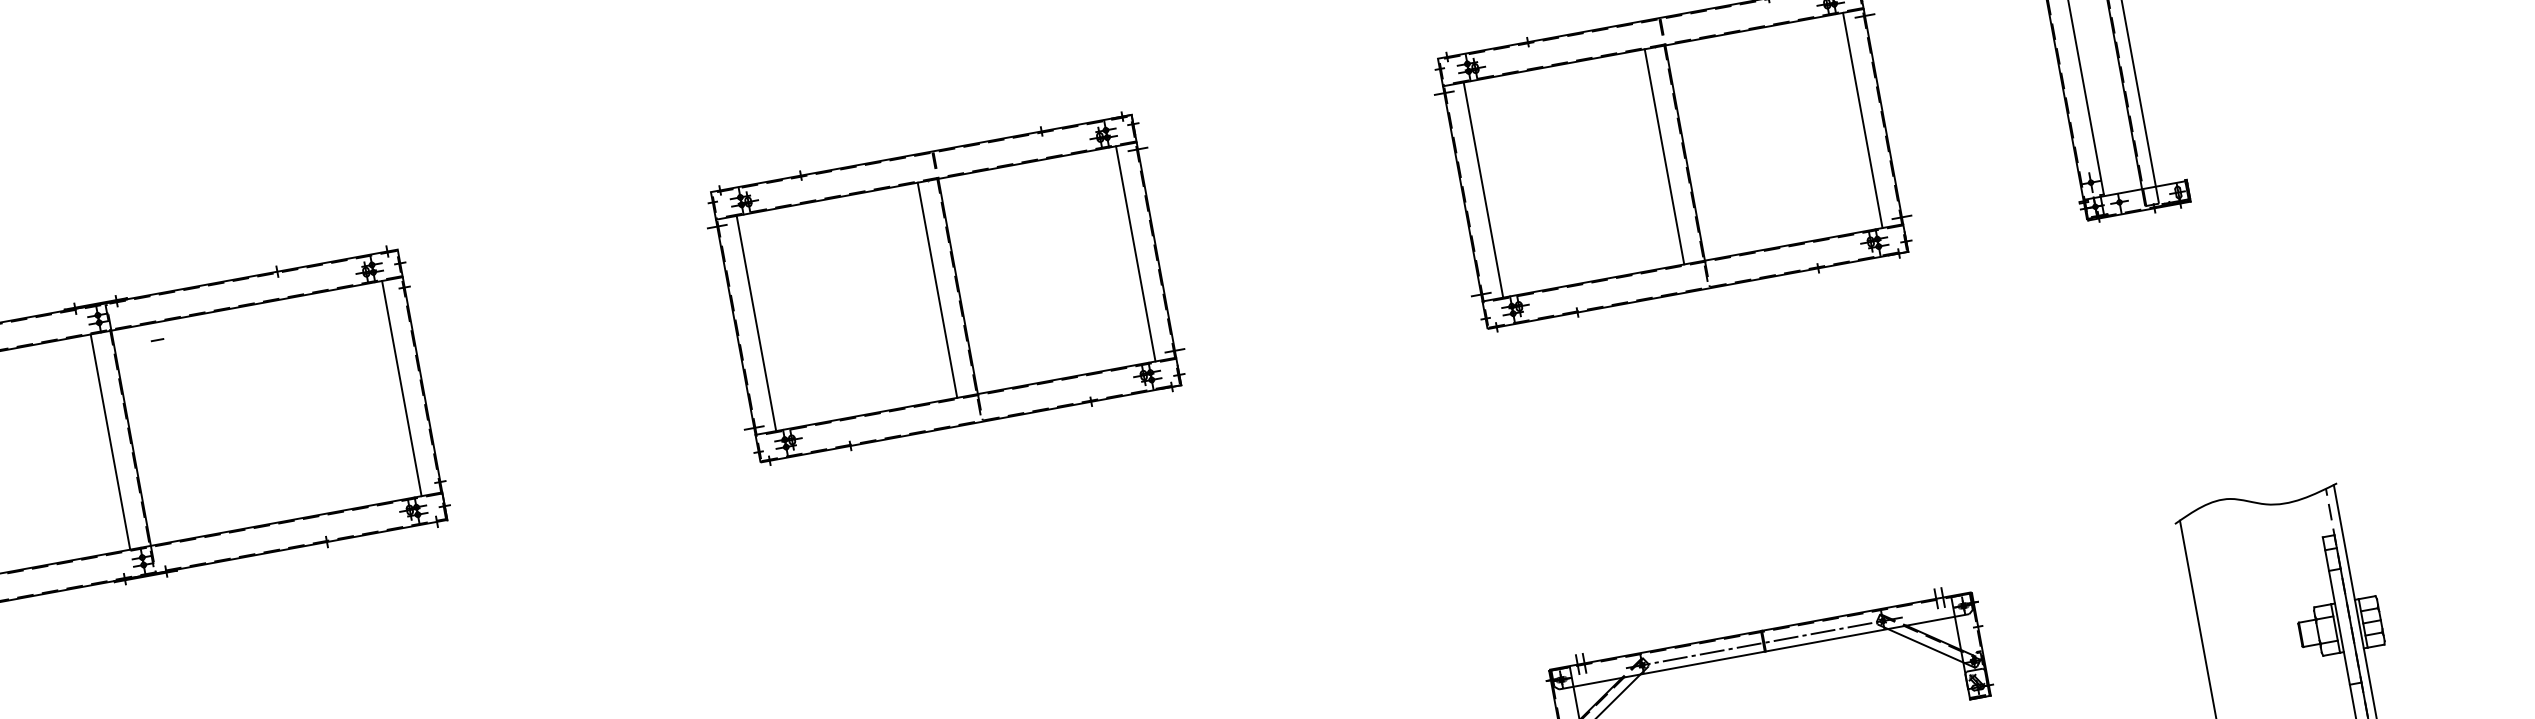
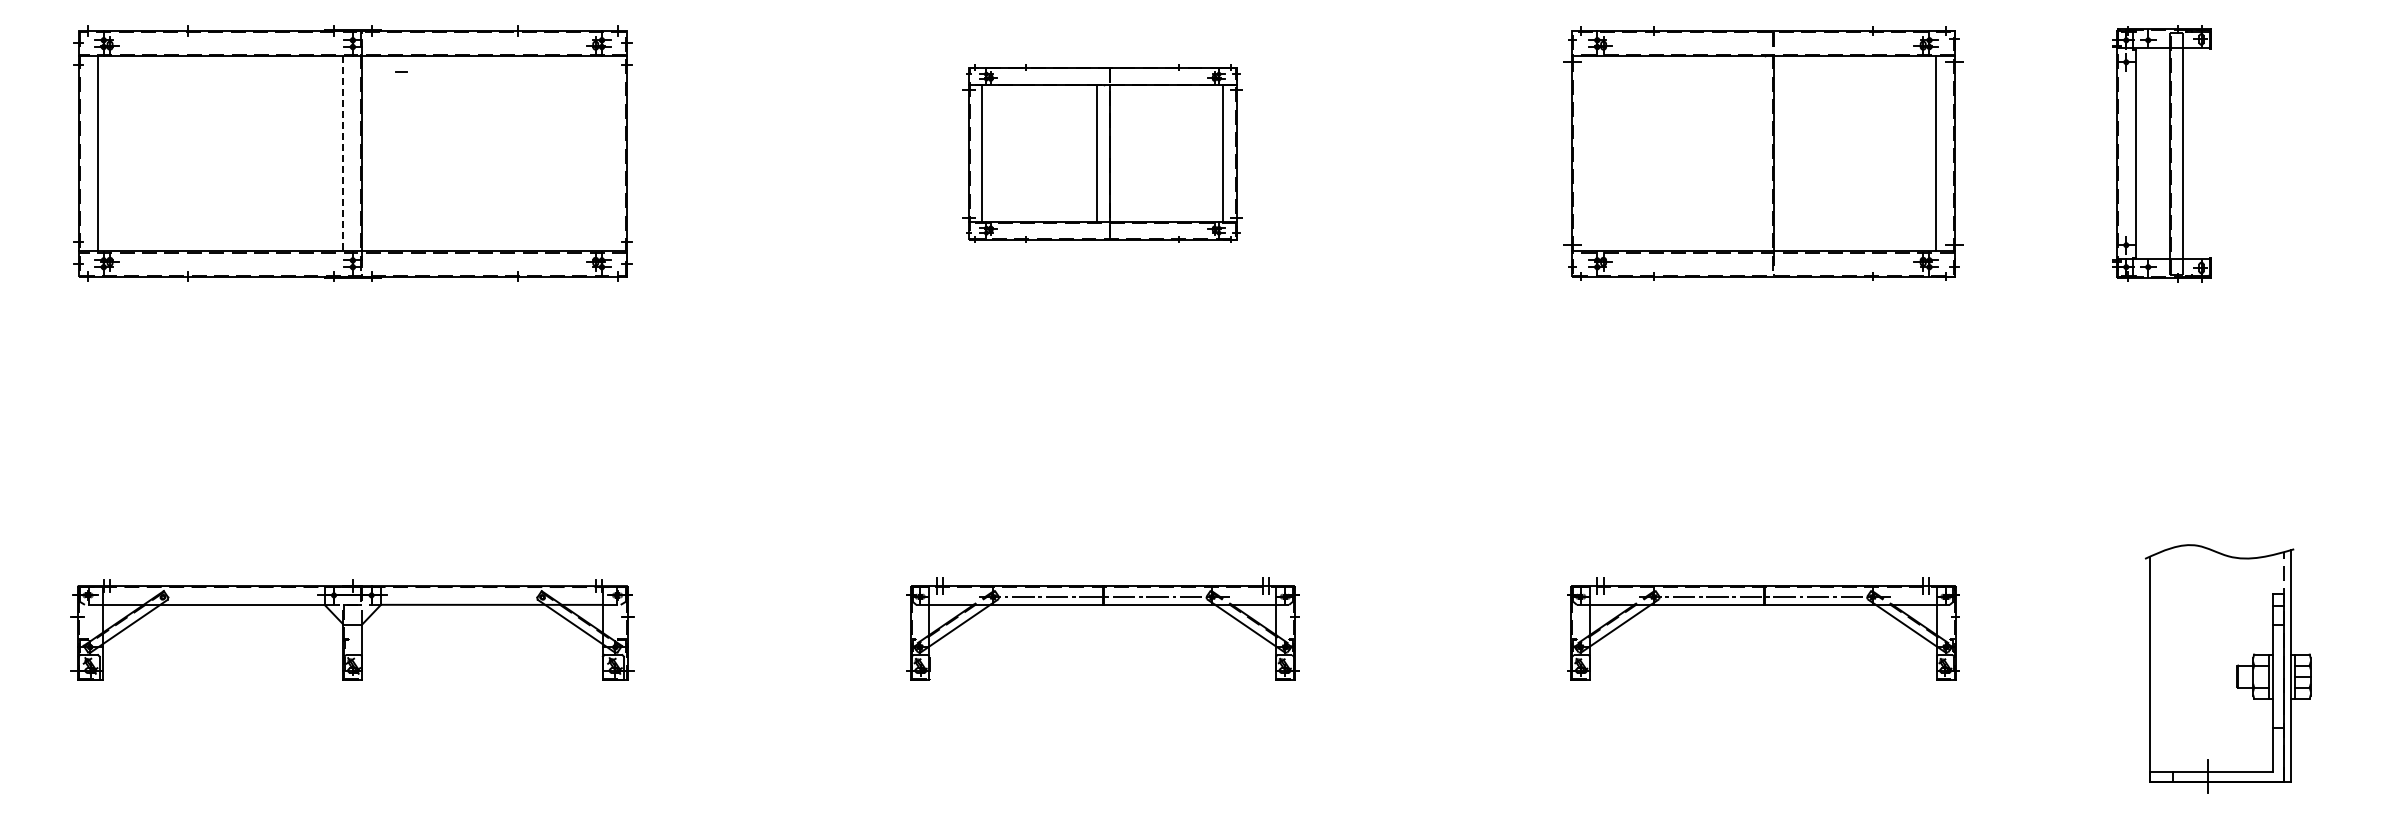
line: (1664, 156) -> (1755, 153), removed
line: (1483, 189) -> (1591, 153), removed
part: (945, 288) -> (1102, 153), size x0.7
line: (402, 388) -> (608, 153), removed
line: (110, 441) -> (343, 153), solid -> dashed

